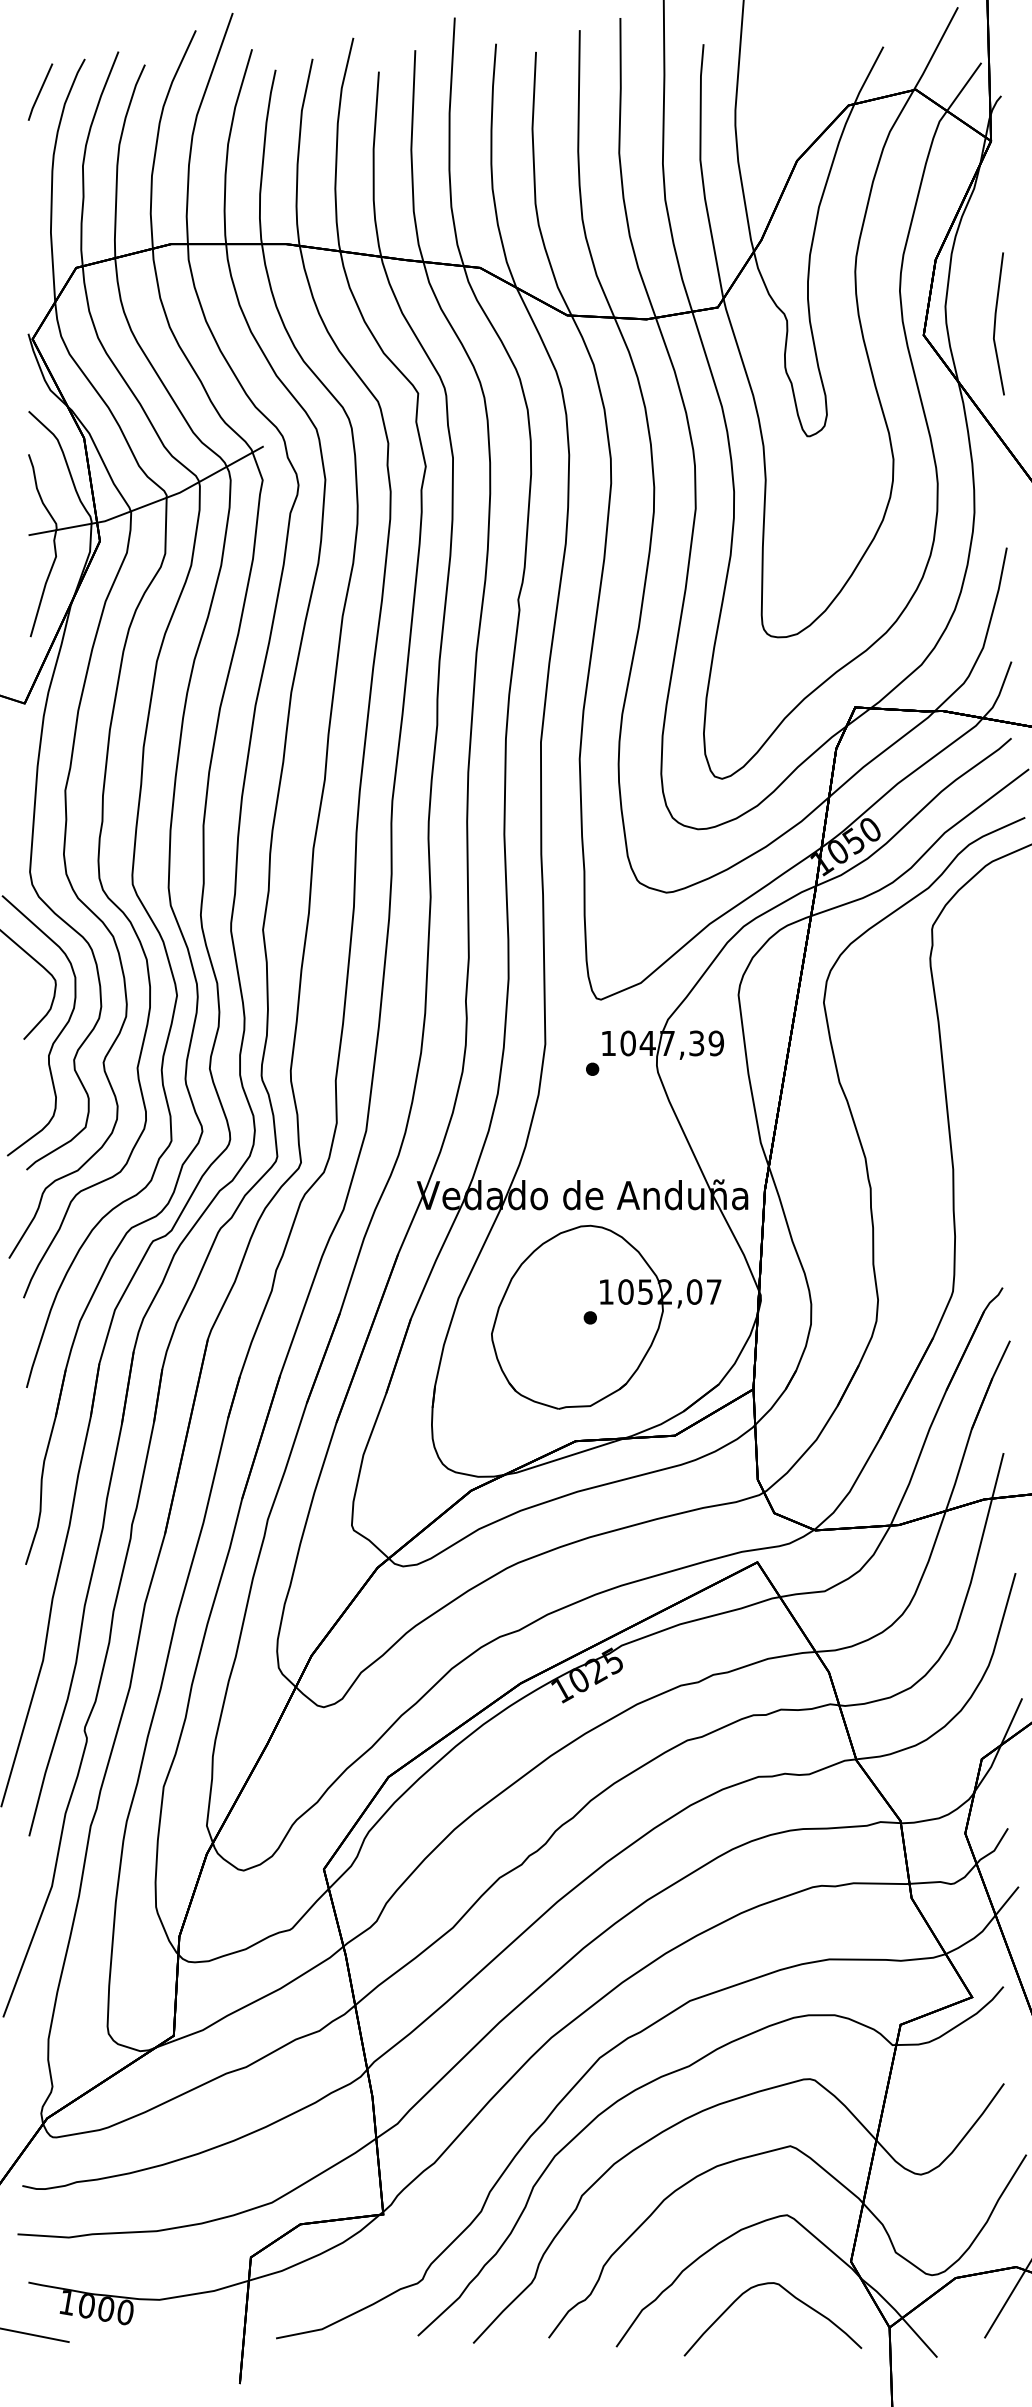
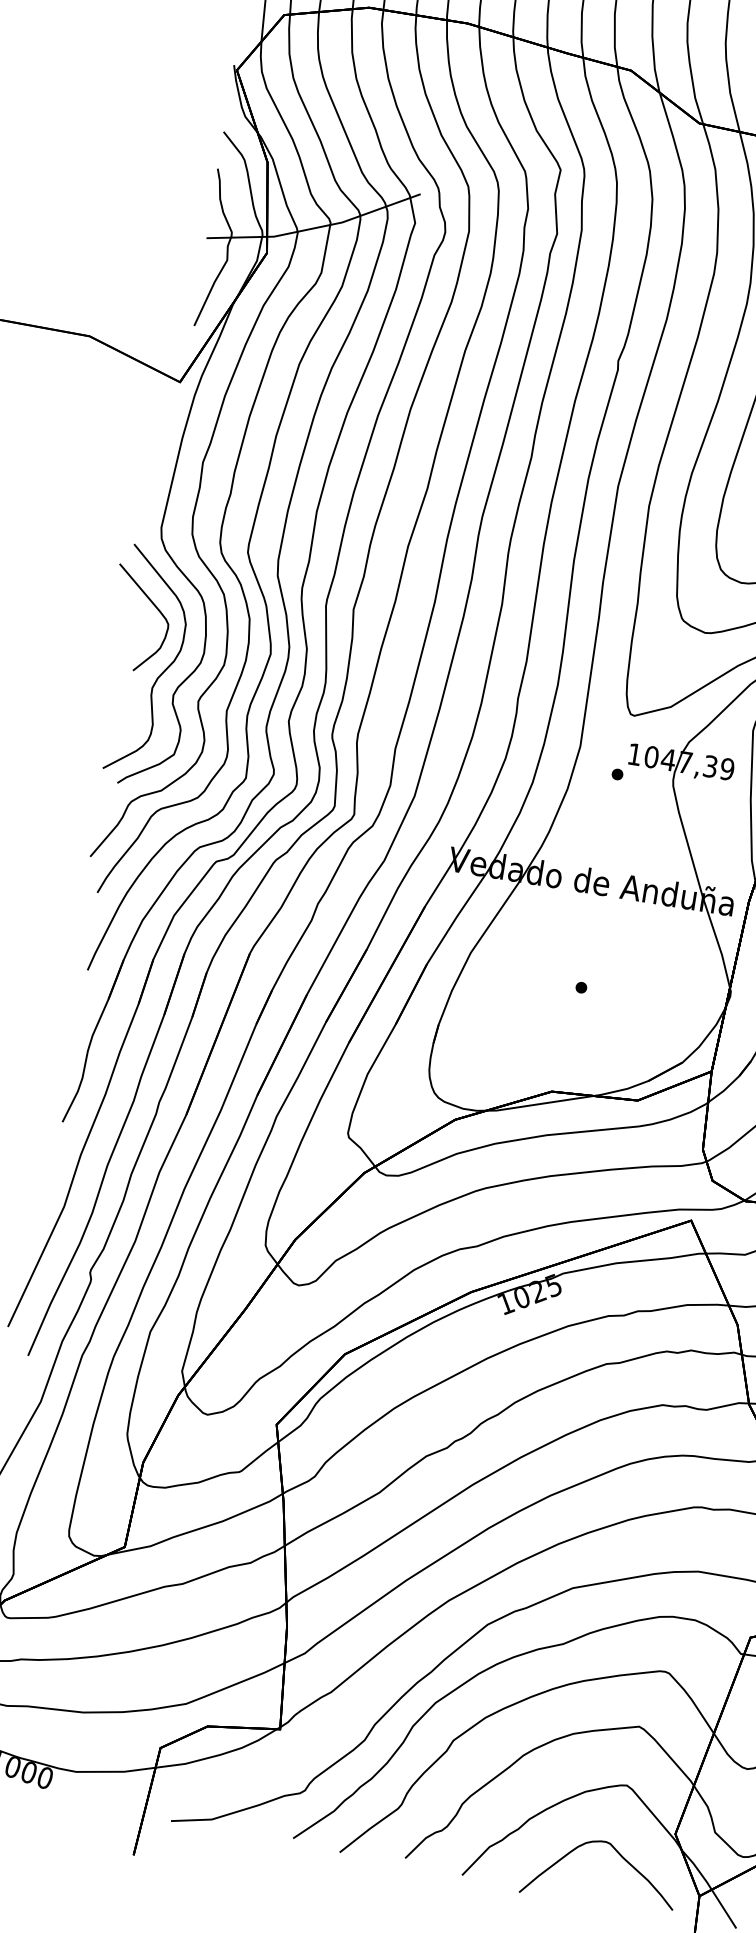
part: (606, 1316) -> (595, 988), removed

